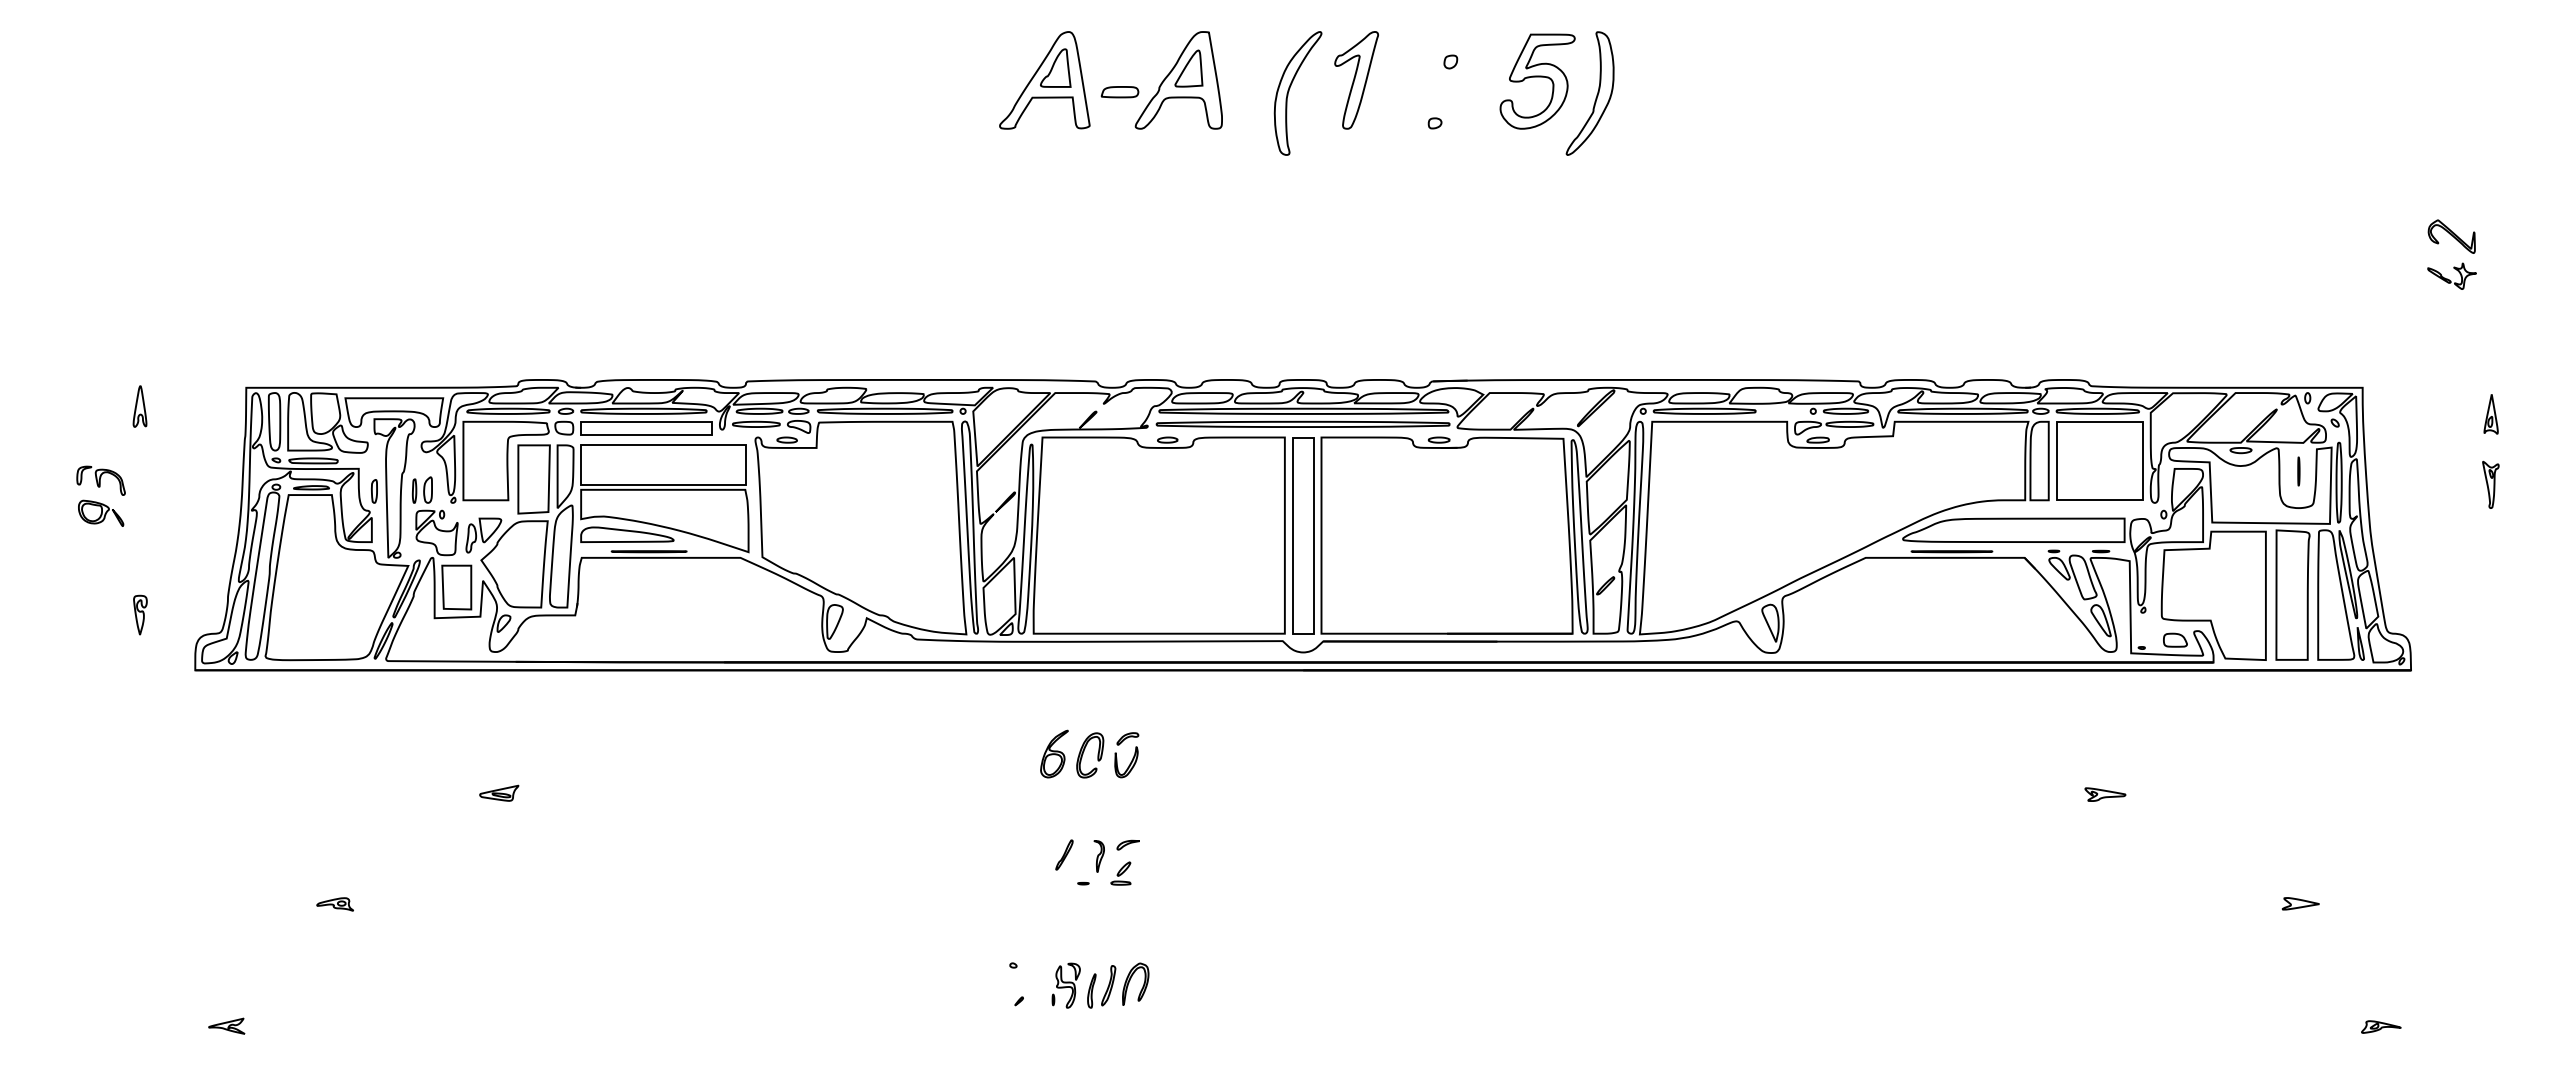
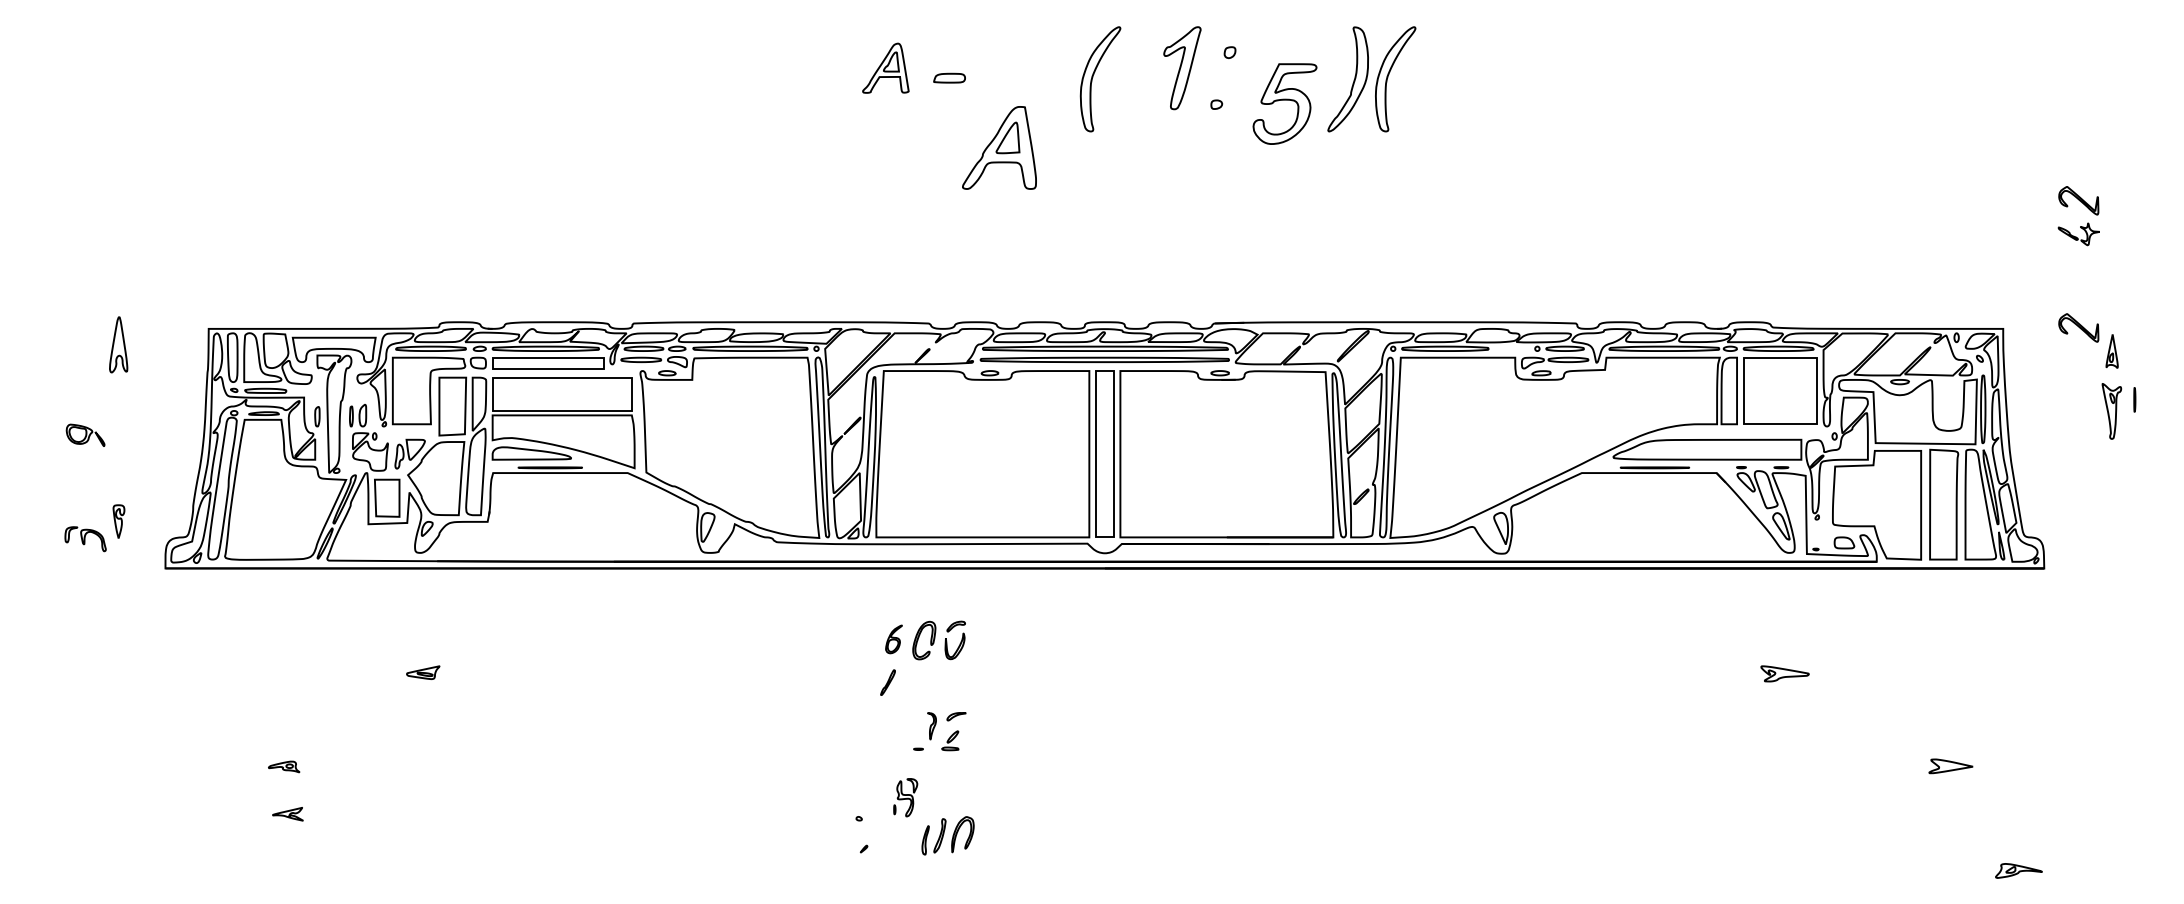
part: (1044, 80) -> (885, 68), size x0.6
part: (1178, 80) -> (999, 148), moved
part: (1356, 80) -> (1182, 68), moved
part: (1537, 81) -> (1284, 103), moved
part: (1637, 91) -> (1388, 77), added
part: (2451, 386) -> (2078, 327), added
part: (139, 406) -> (118, 344), size x1.6
line: (2298, 471) -> (2134, 399), moved
part: (100, 480) -> (85, 538), moved
part: (2490, 484) -> (2111, 410), size x1.4
part: (1054, 753) -> (894, 638), size x0.7
part: (2105, 794) -> (1785, 673), size x1.4
part: (1064, 854) -> (888, 682), moved
part: (2300, 903) -> (1950, 766), size x1.4
part: (1065, 985) -> (905, 797), moved
part: (226, 1025) -> (287, 813), moved
part: (2381, 1026) -> (2019, 870), size x1.4

